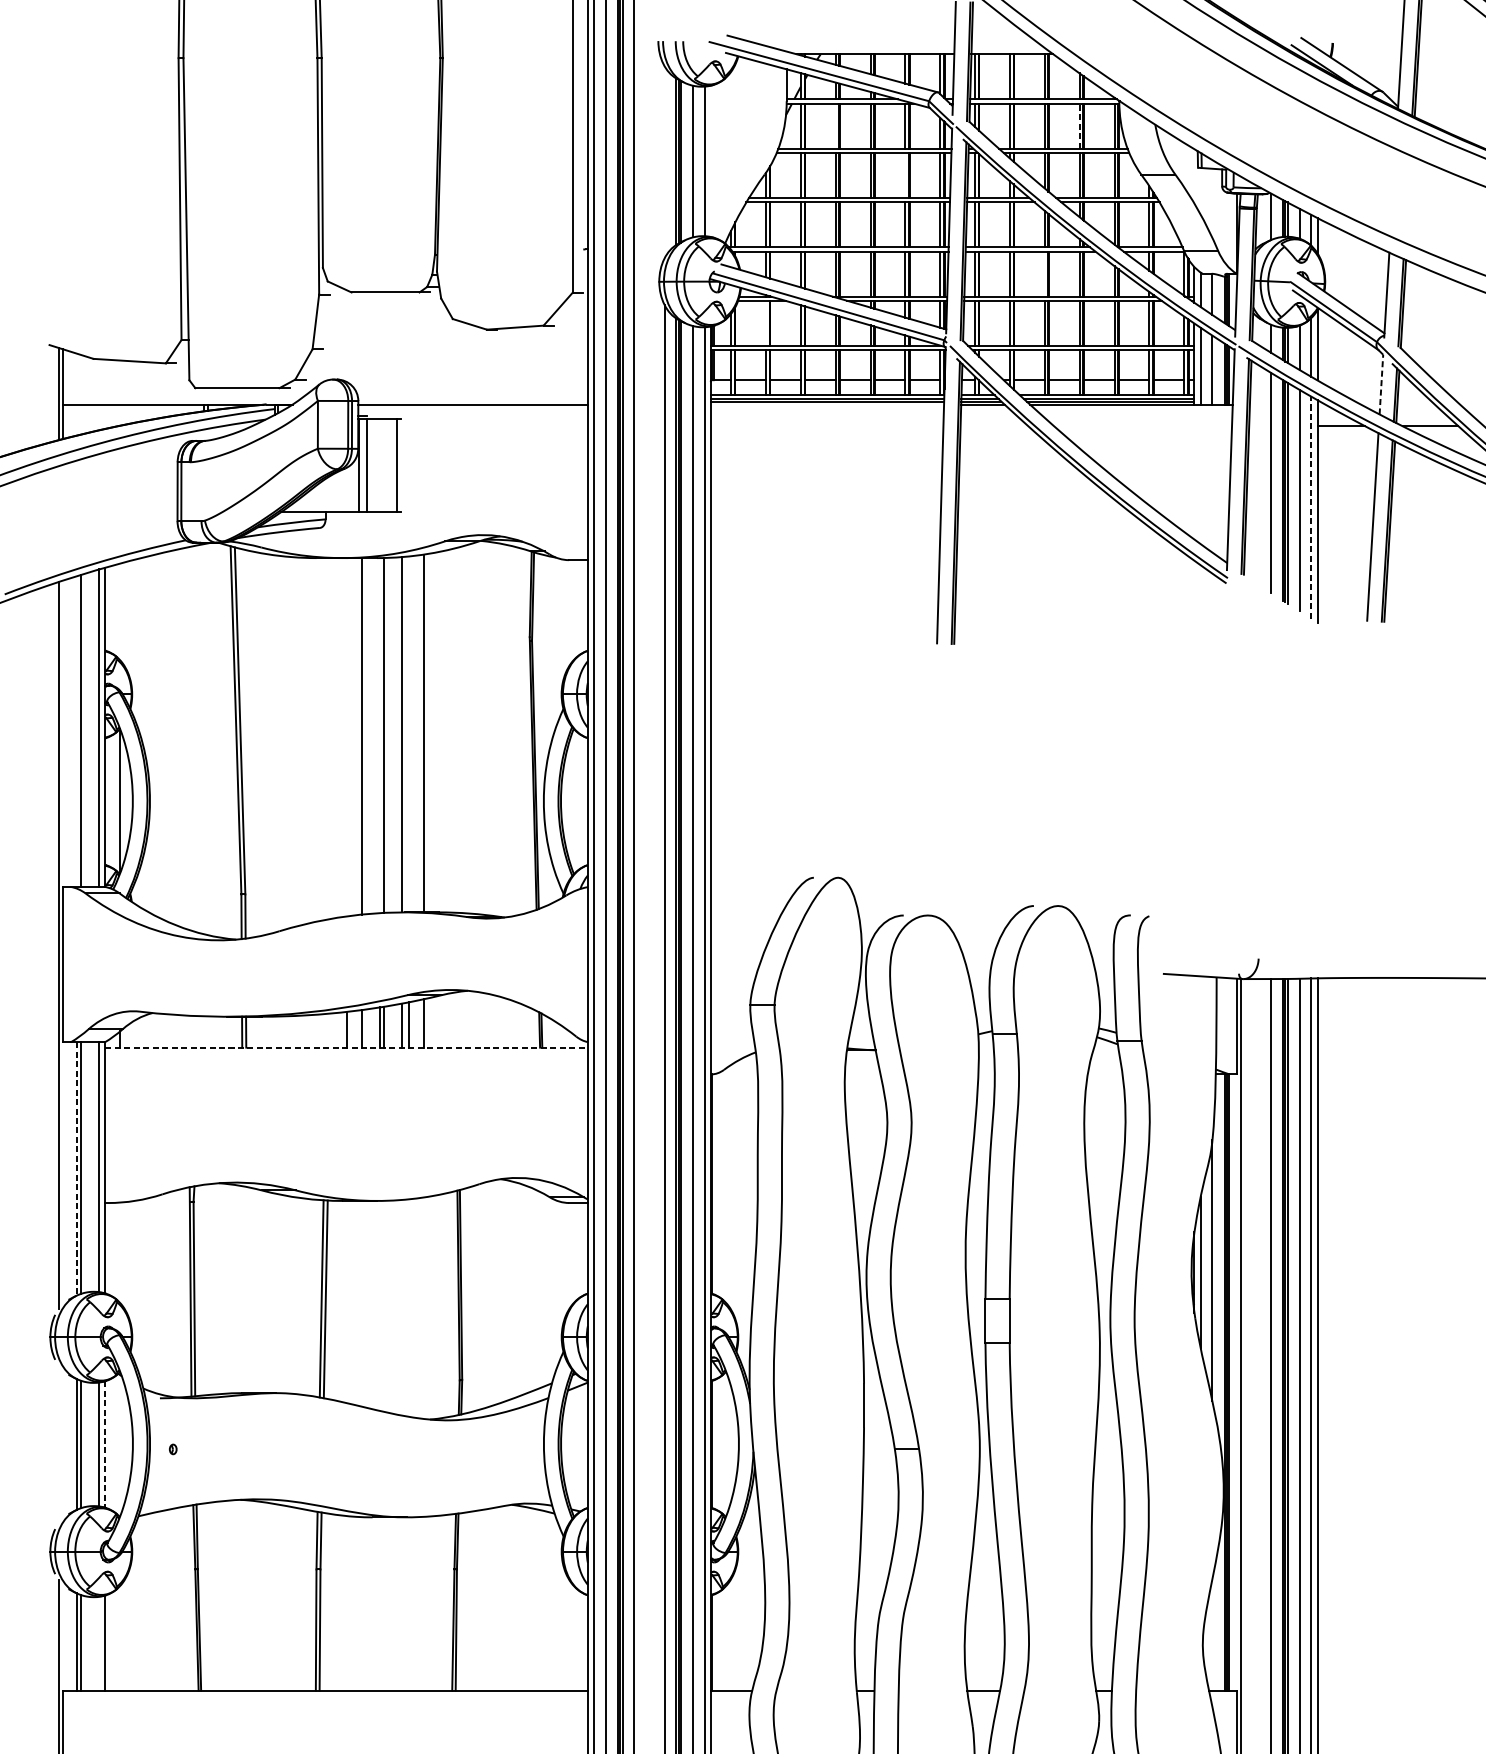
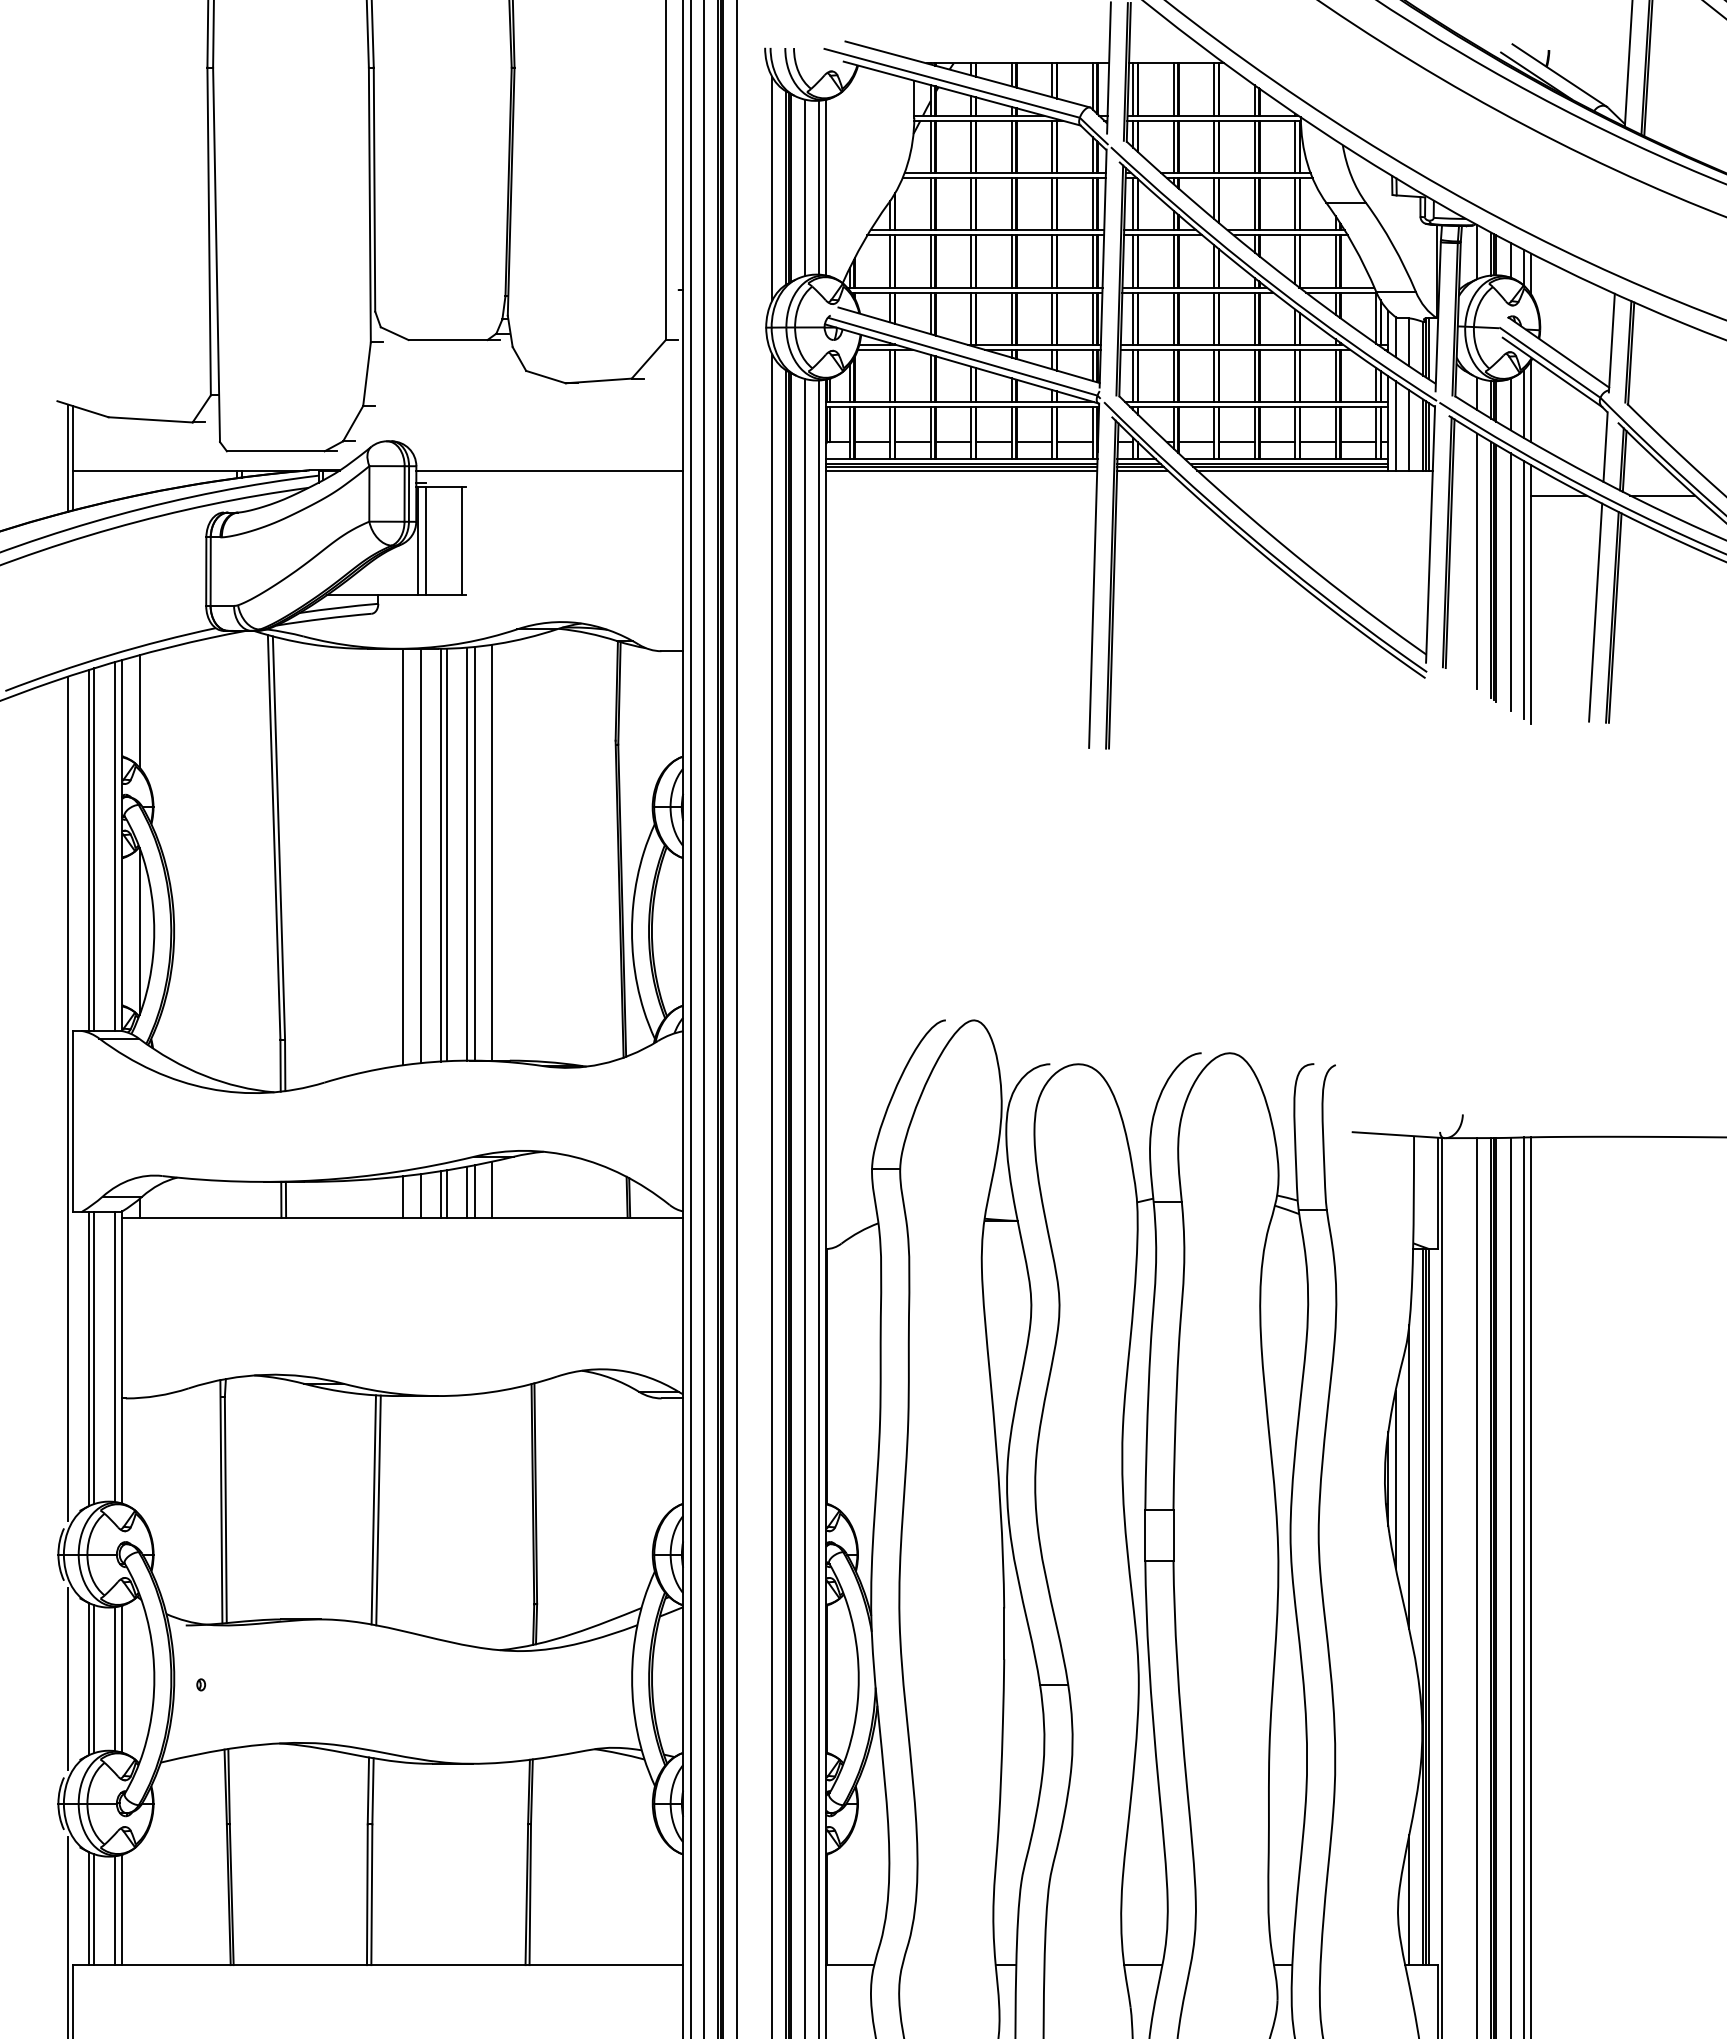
line: (835, 125) -> (971, 146), added
line: (1079, 125) -> (1254, 146), dashed -> solid
line: (711, 161) -> (826, 187), added
line: (664, 162) -> (772, 188), added
line: (905, 174) -> (1052, 203), added
line: (1044, 273) -> (1214, 318), added
line: (766, 322) -> (890, 375), added
line: (1381, 384) -> (1605, 447), dashed -> solid
line: (827, 404) -> (961, 470), added
line: (1311, 507) -> (1524, 589), dashed -> solid
line: (120, 612) -> (139, 711), added
line: (77, 731) -> (89, 850), added
line: (408, 734) -> (474, 853), added
line: (379, 735) -> (441, 854), added
line: (347, 736) -> (403, 856), added
line: (347, 1047) -> (403, 1217), dashed -> solid
line: (77, 1169) -> (89, 1359), dashed -> solid
line: (59, 1443) -> (68, 1678), added
line: (105, 1444) -> (122, 1679), dashed -> solid
line: (1212, 1634) -> (1409, 1900), added
line: (99, 1643) -> (115, 1910), added

